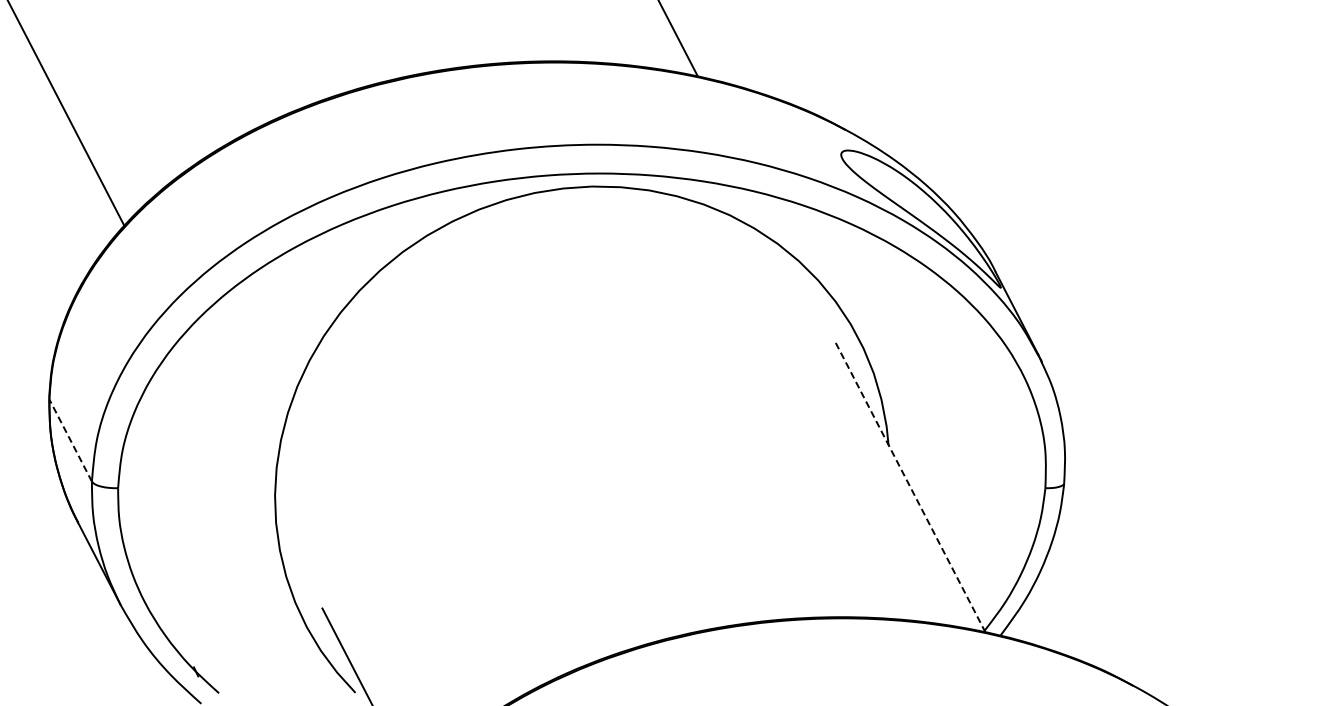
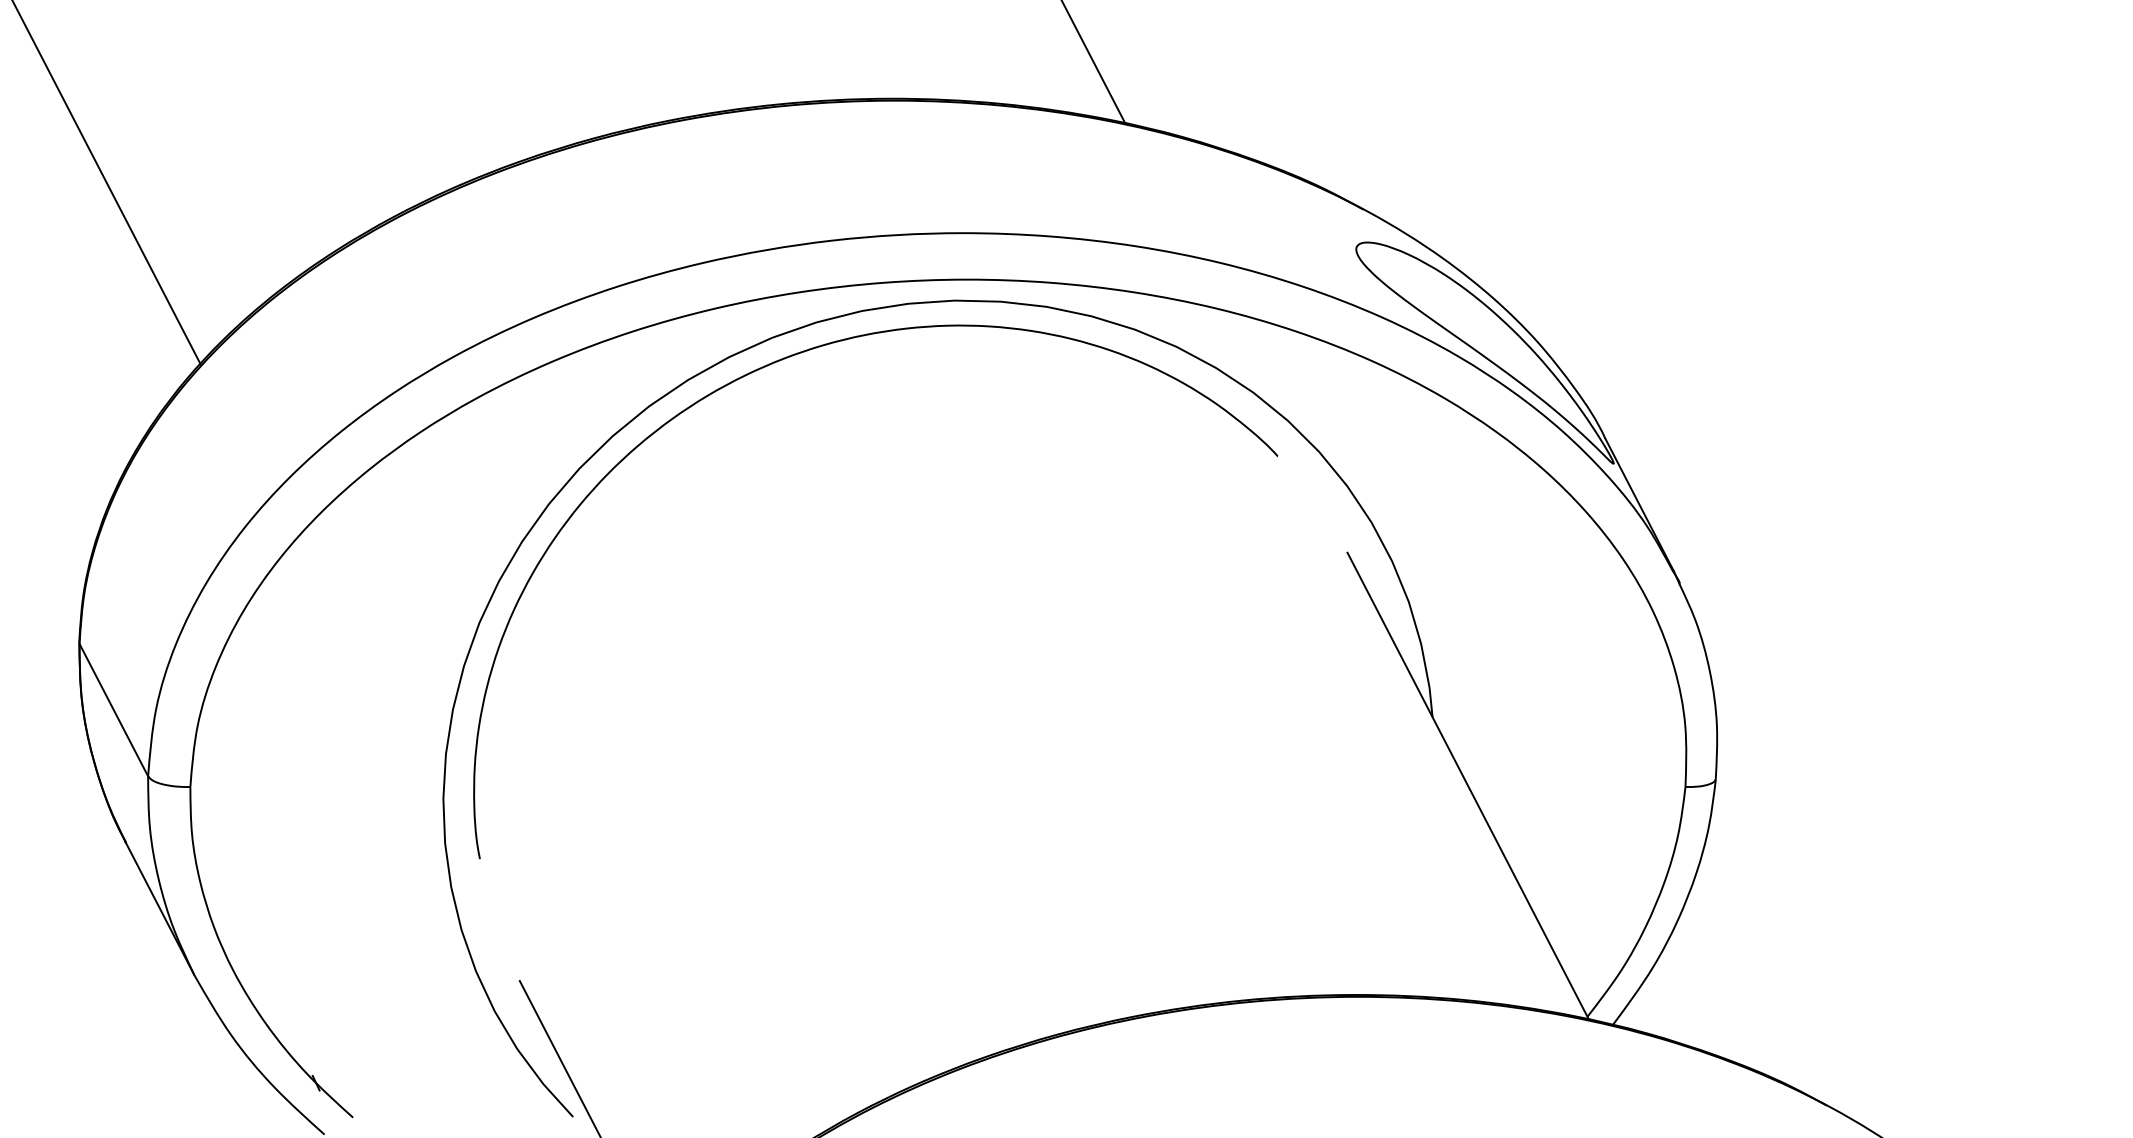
curve: (495, 220) -> (798, 355), added
line: (70, 440) -> (113, 710), dashed -> solid
line: (910, 487) -> (1467, 785), dashed -> solid

